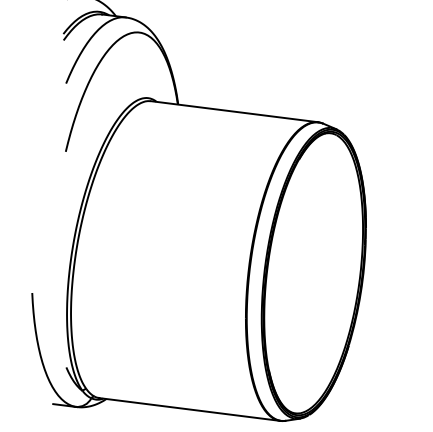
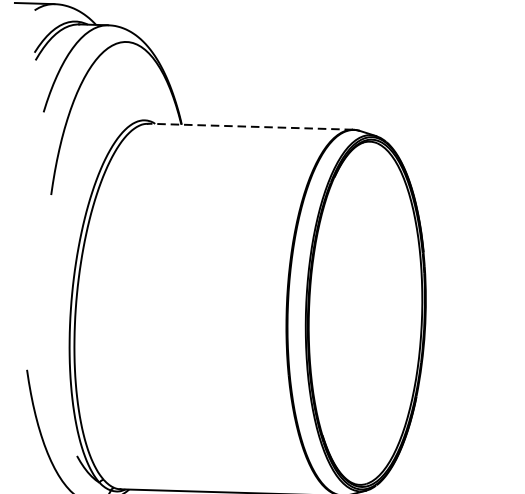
line: (233, 111) -> (249, 126), solid -> dashed

